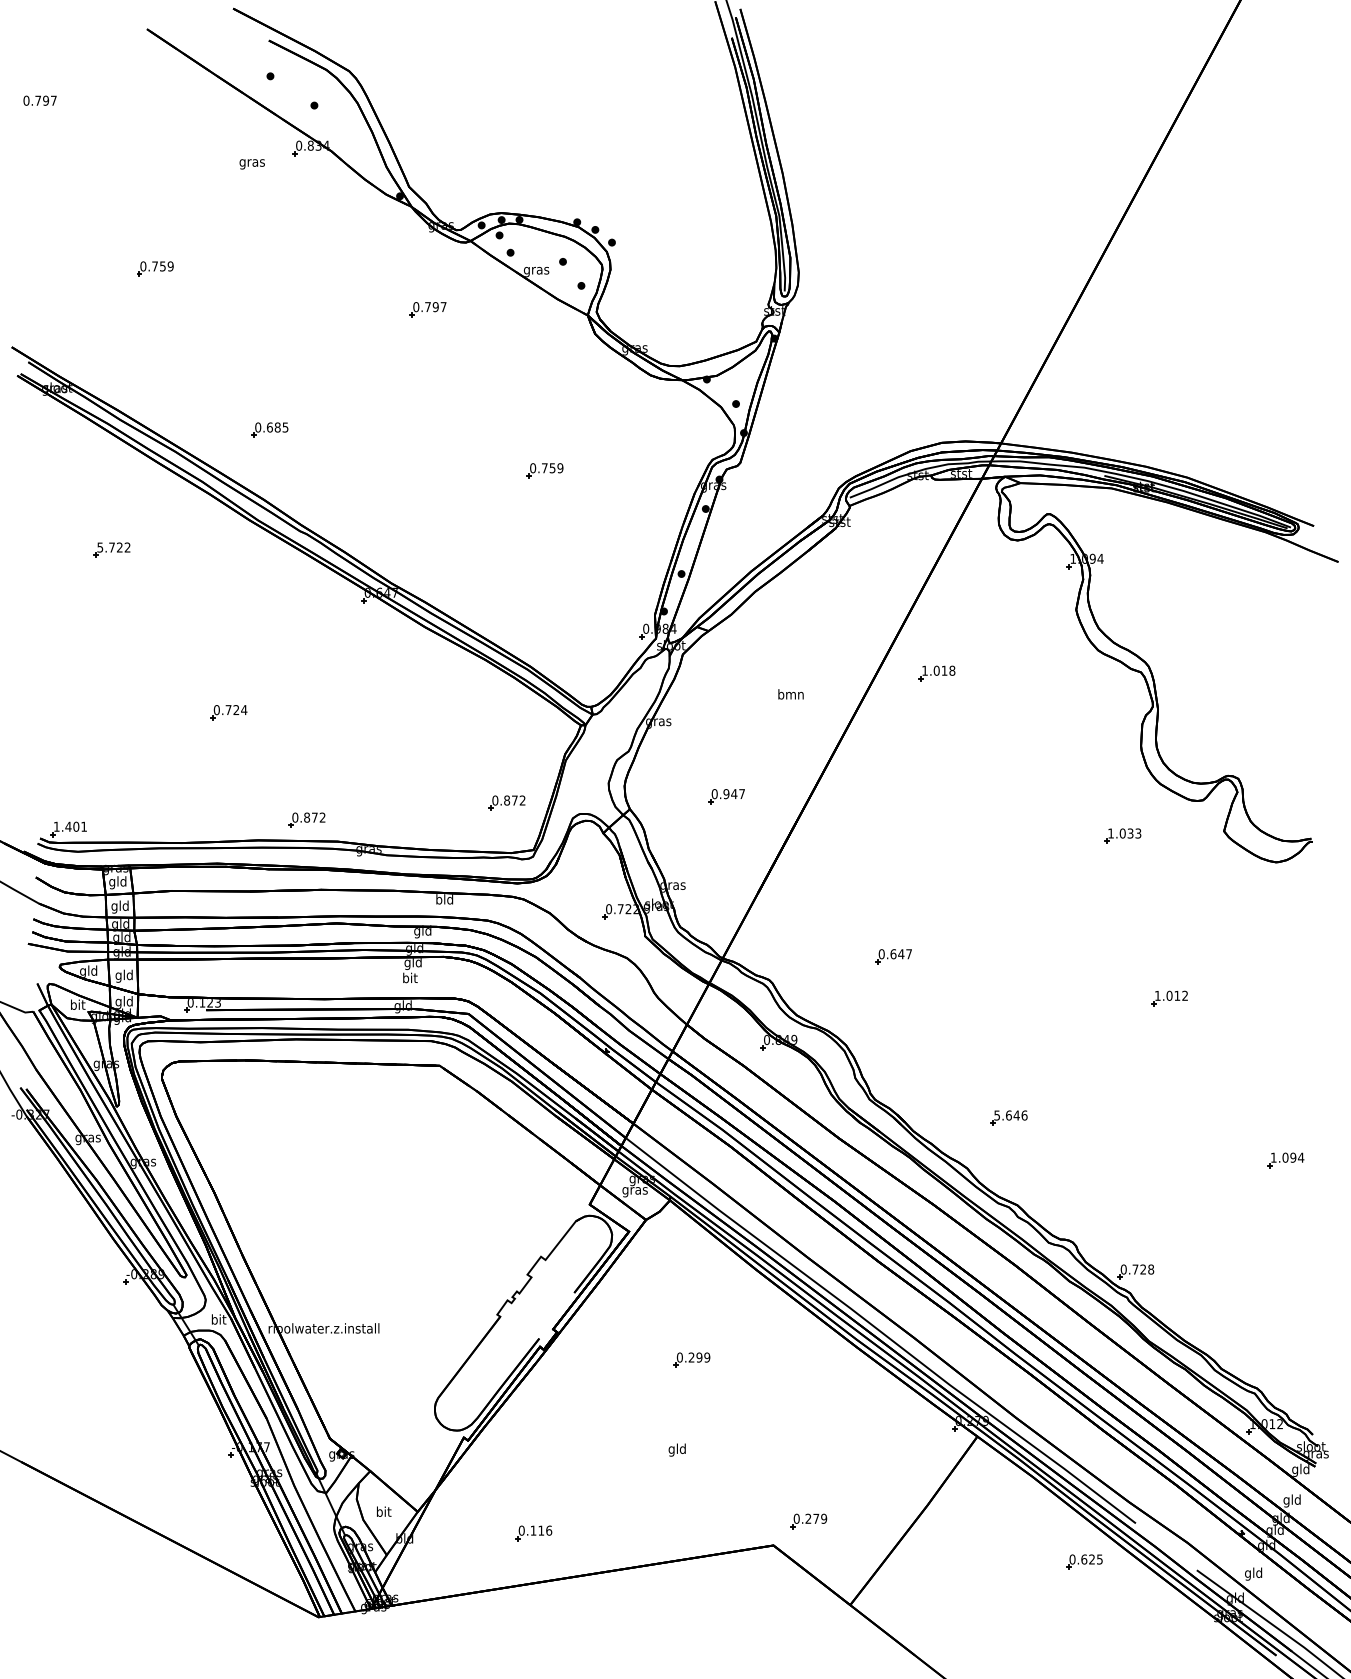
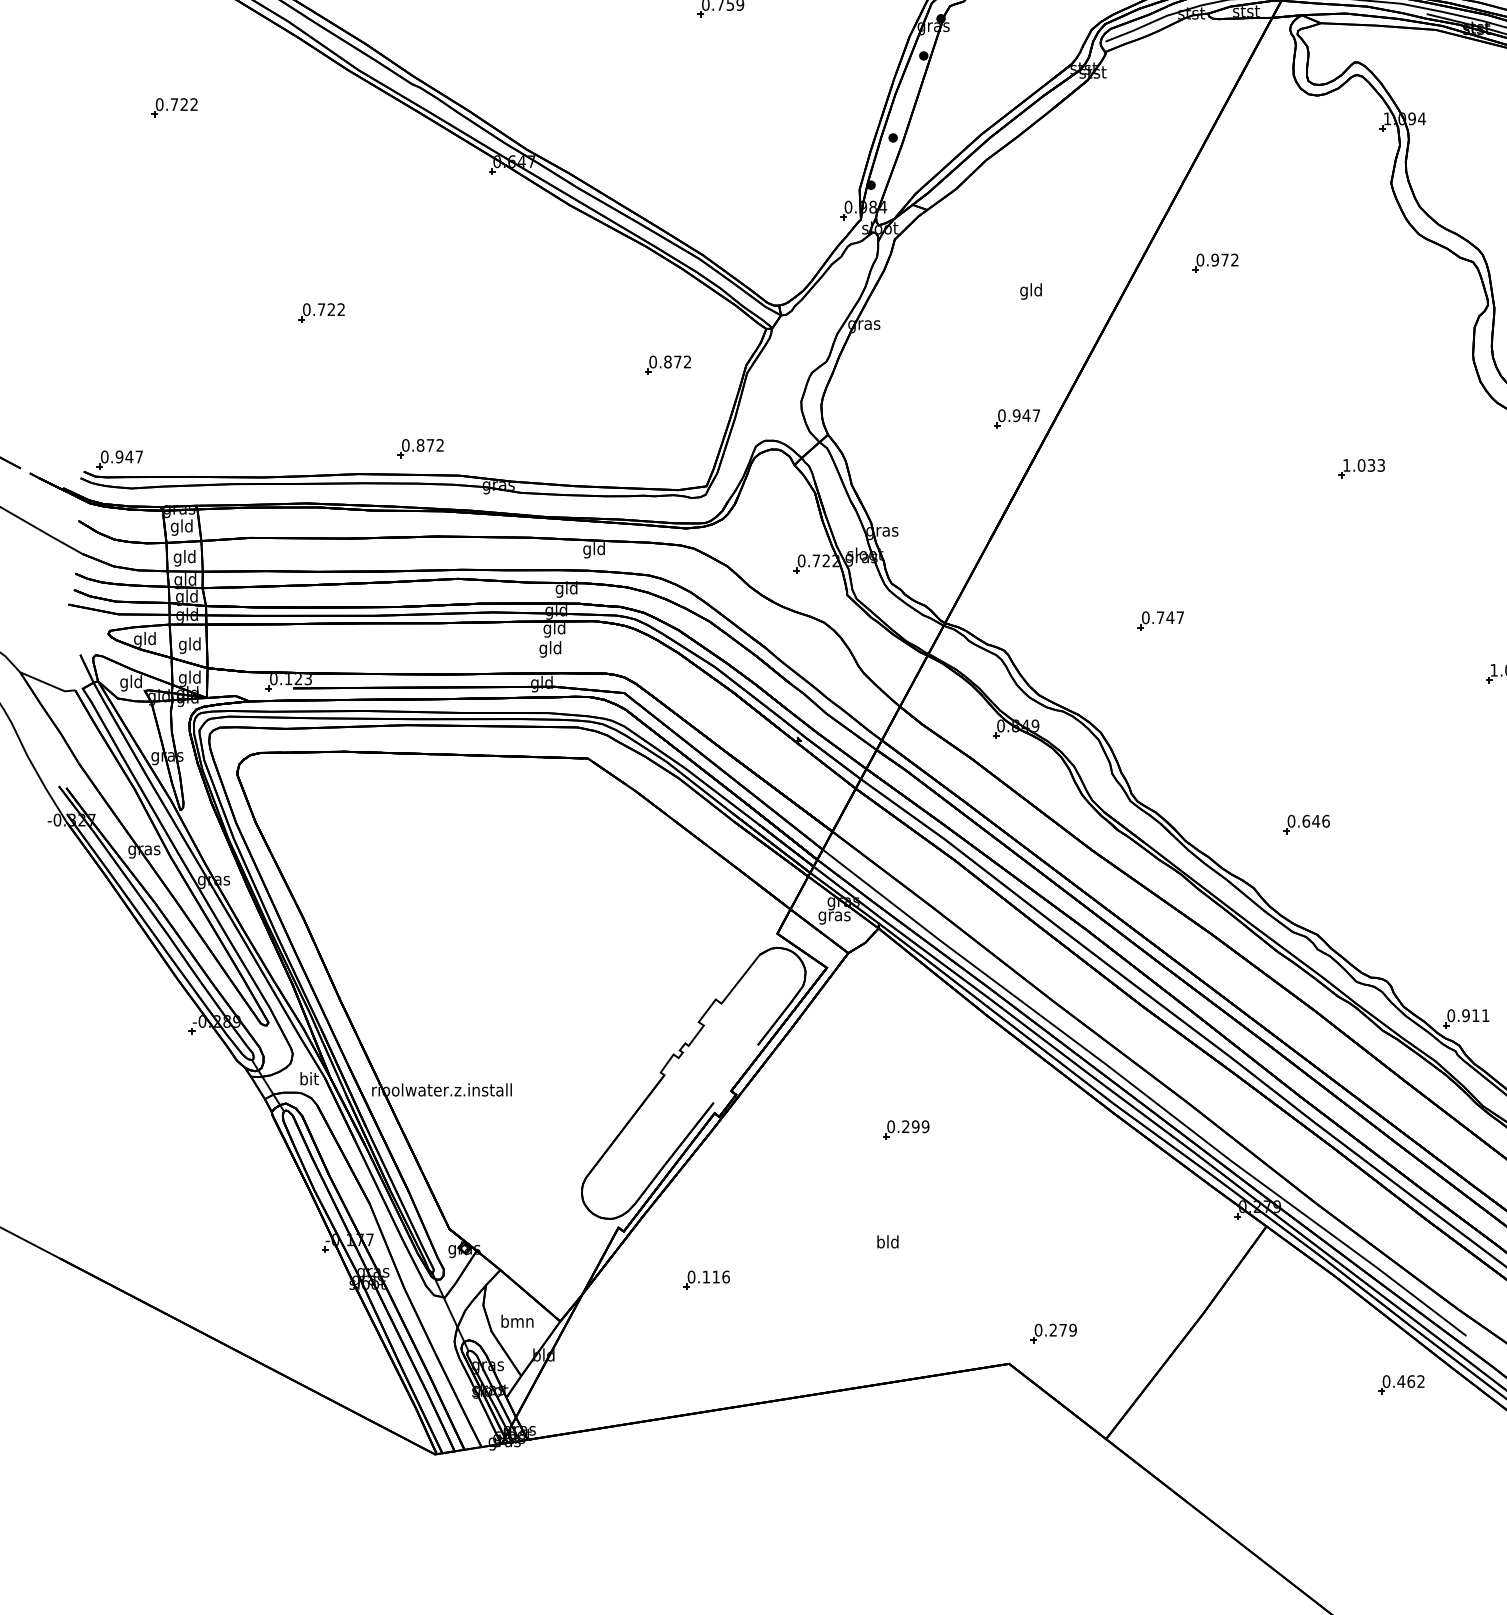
text: (100, 547) -> (159, 104), 5.722 -> 0.722
text: (938, 670) -> (1217, 259), 1.018 -> 0.972
text: (790, 695) -> (1030, 291), bmn -> gld
text: (244, 709) -> (341, 308), 0.724 -> 0.722
part: (726, 796) -> (1016, 418), moved
part: (506, 802) -> (667, 364), moved
text: (69, 826) -> (120, 456), 1.401 -> 0.947
part: (1122, 835) -> (1361, 467), moved
text: (439, 900) -> (587, 549), bld -> gld
text: (893, 954) -> (1160, 618), 0.647 -> 0.747
text: (409, 978) -> (549, 648), bit -> gld
text: (77, 1005) -> (130, 682), bit -> gld
text: (997, 1115) -> (1291, 821), 5.646 -> 0.646
text: (1143, 1269) -> (1476, 1015), 0.728 -> 0.911
text: (671, 1449) -> (880, 1242), gld -> bld
text: (383, 1511) -> (517, 1320), bit -> bmn
part: (533, 1533) -> (706, 1280), moved
text: (1091, 1559) -> (1410, 1381), 0.625 -> 0.462

